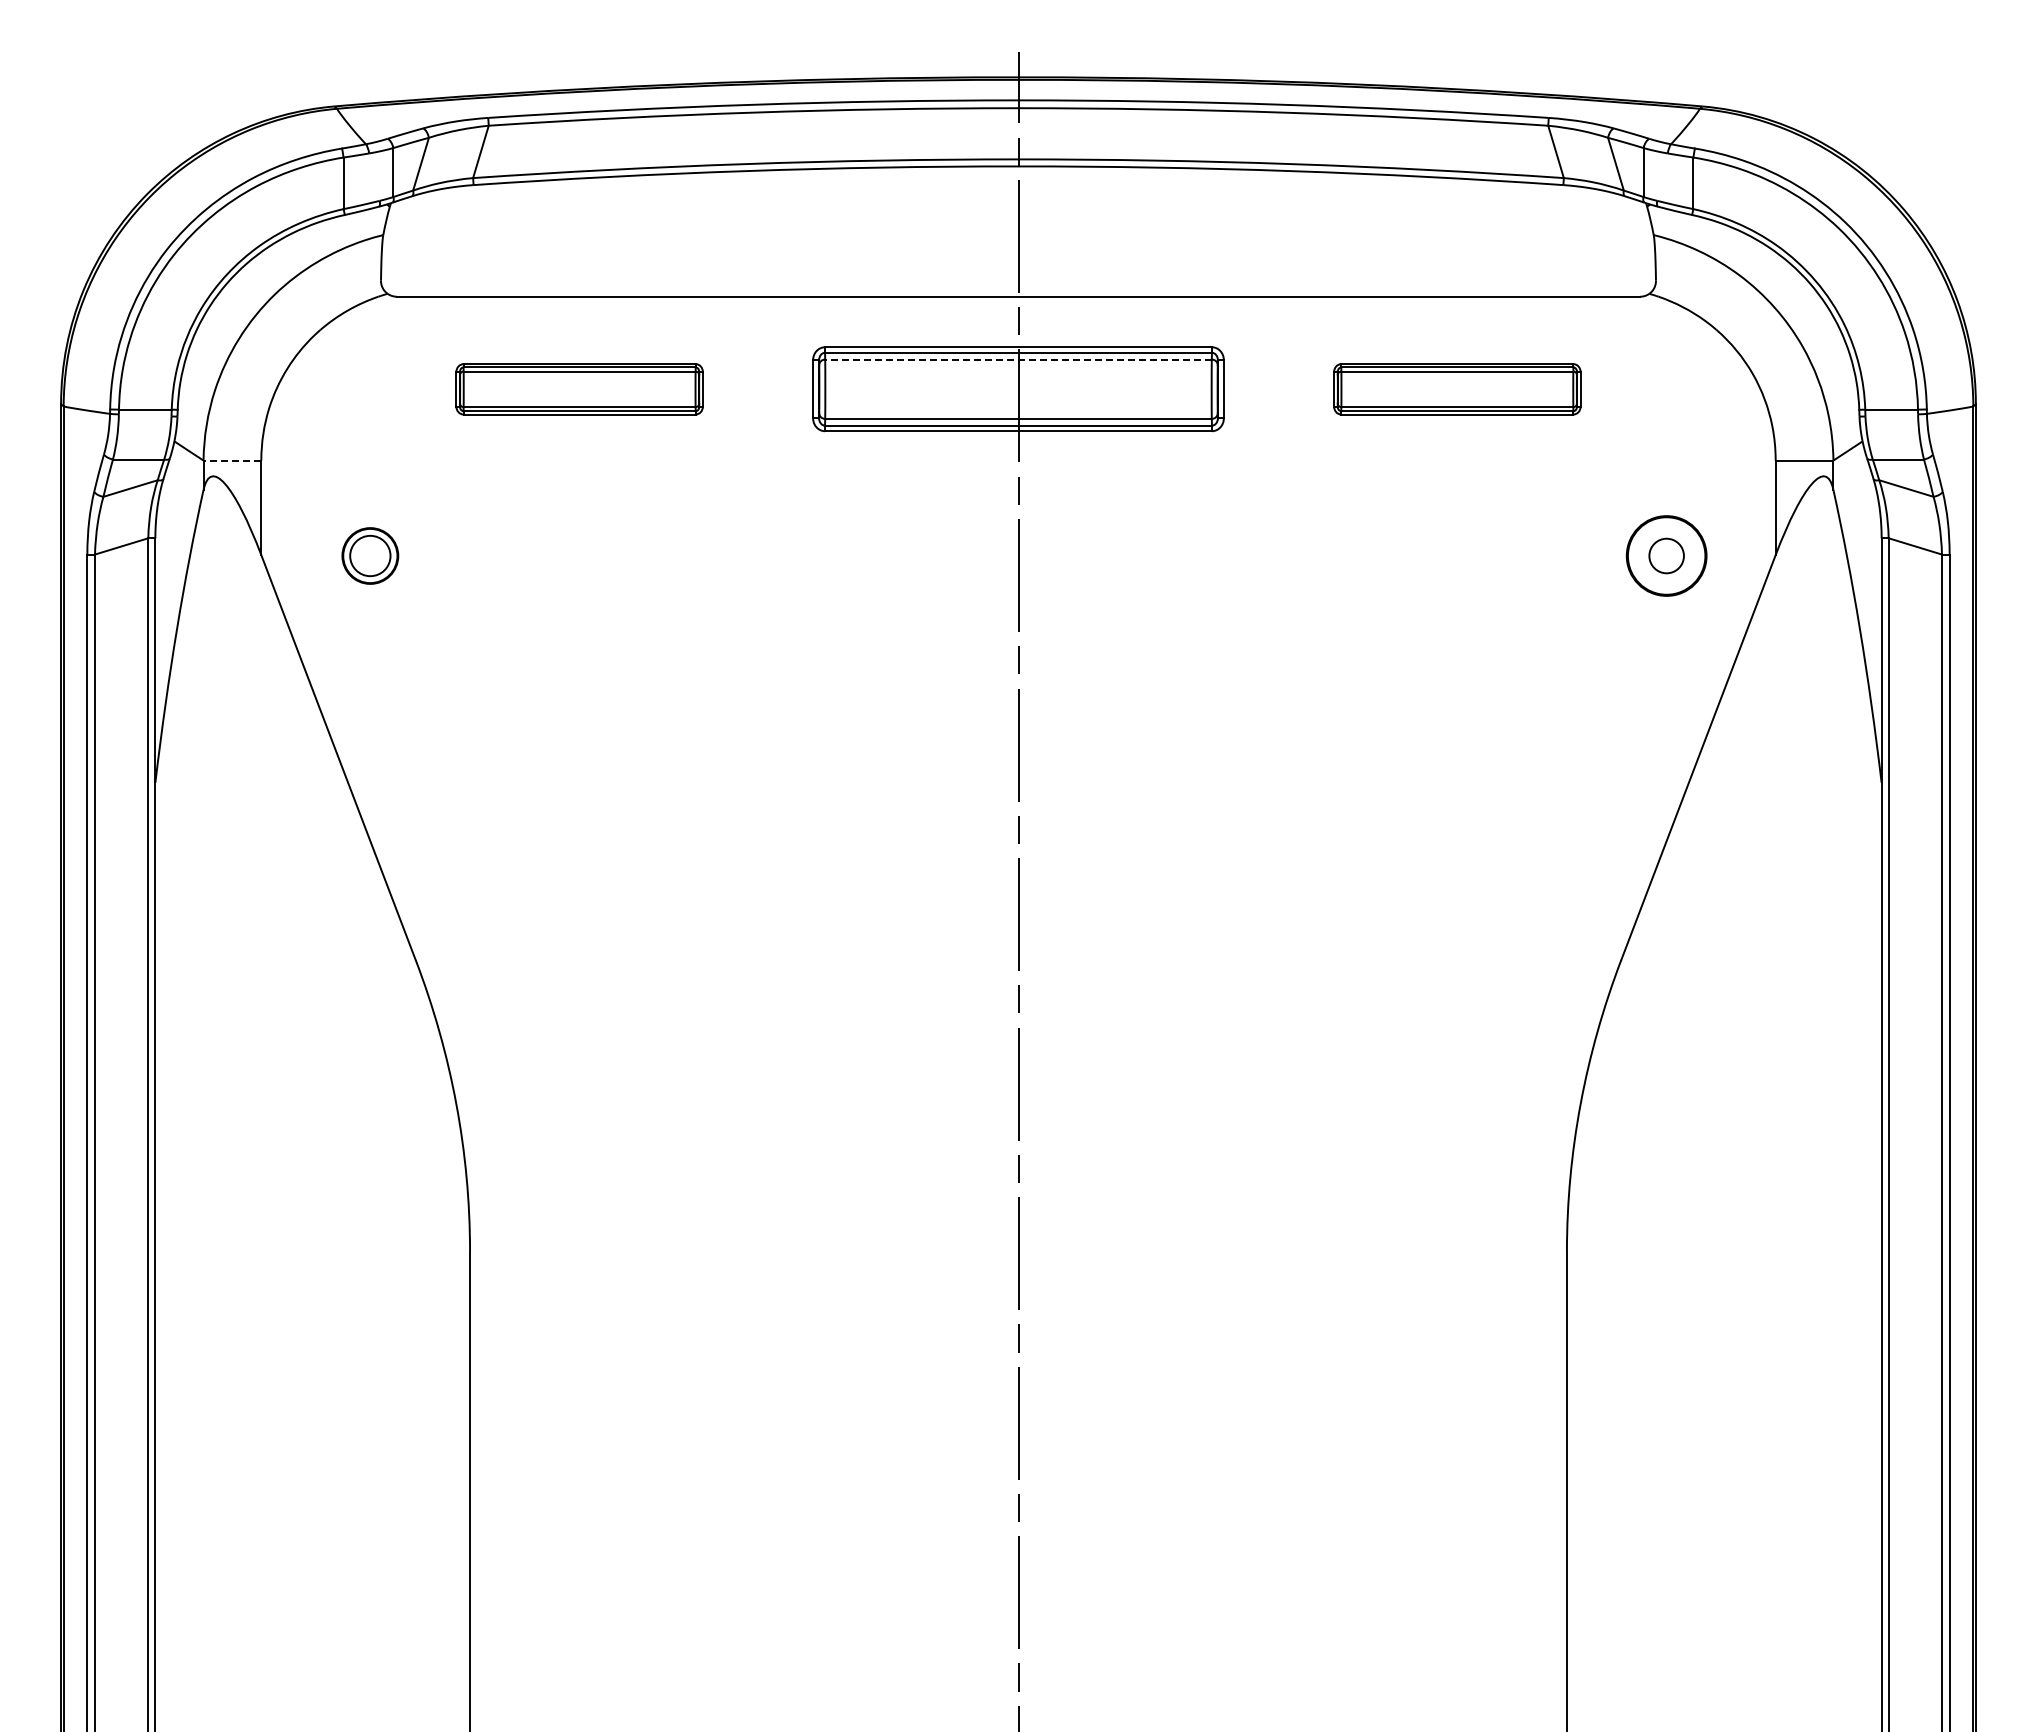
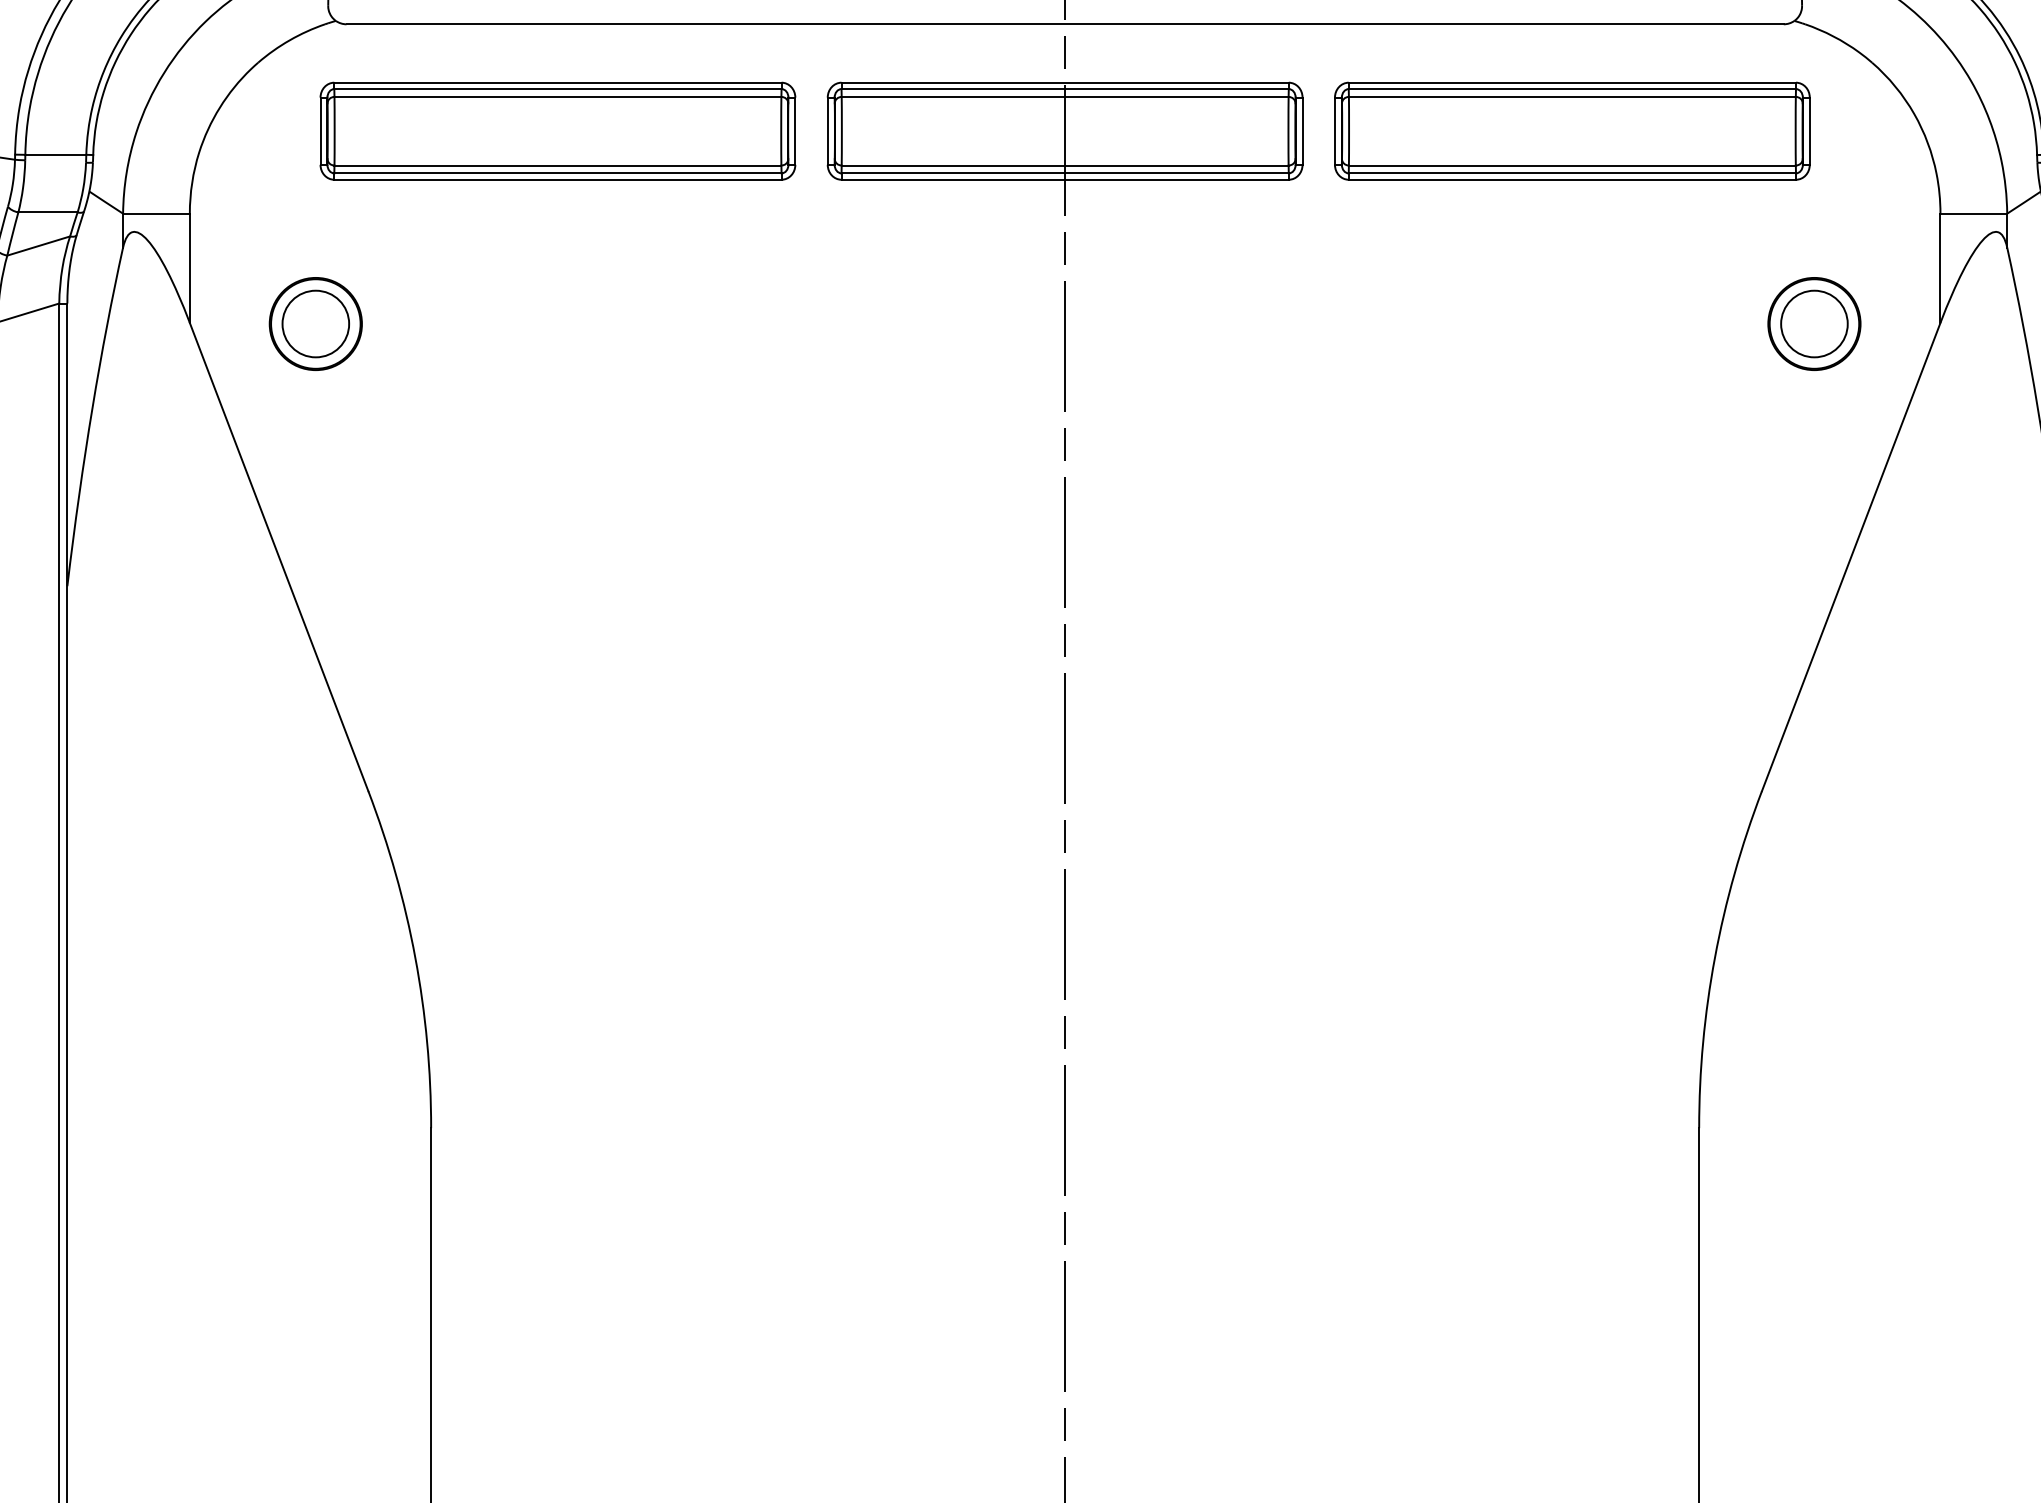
line: (1018, 359) -> (1065, 96), dashed -> solid
part: (579, 389) -> (557, 131), size x1.67
part: (1457, 389) -> (1572, 131), size x1.67
line: (232, 460) -> (156, 213), dashed -> solid
part: (370, 555) -> (316, 323), size x1.43
circle: (1666, 555) -> (1814, 323), size x1.67

